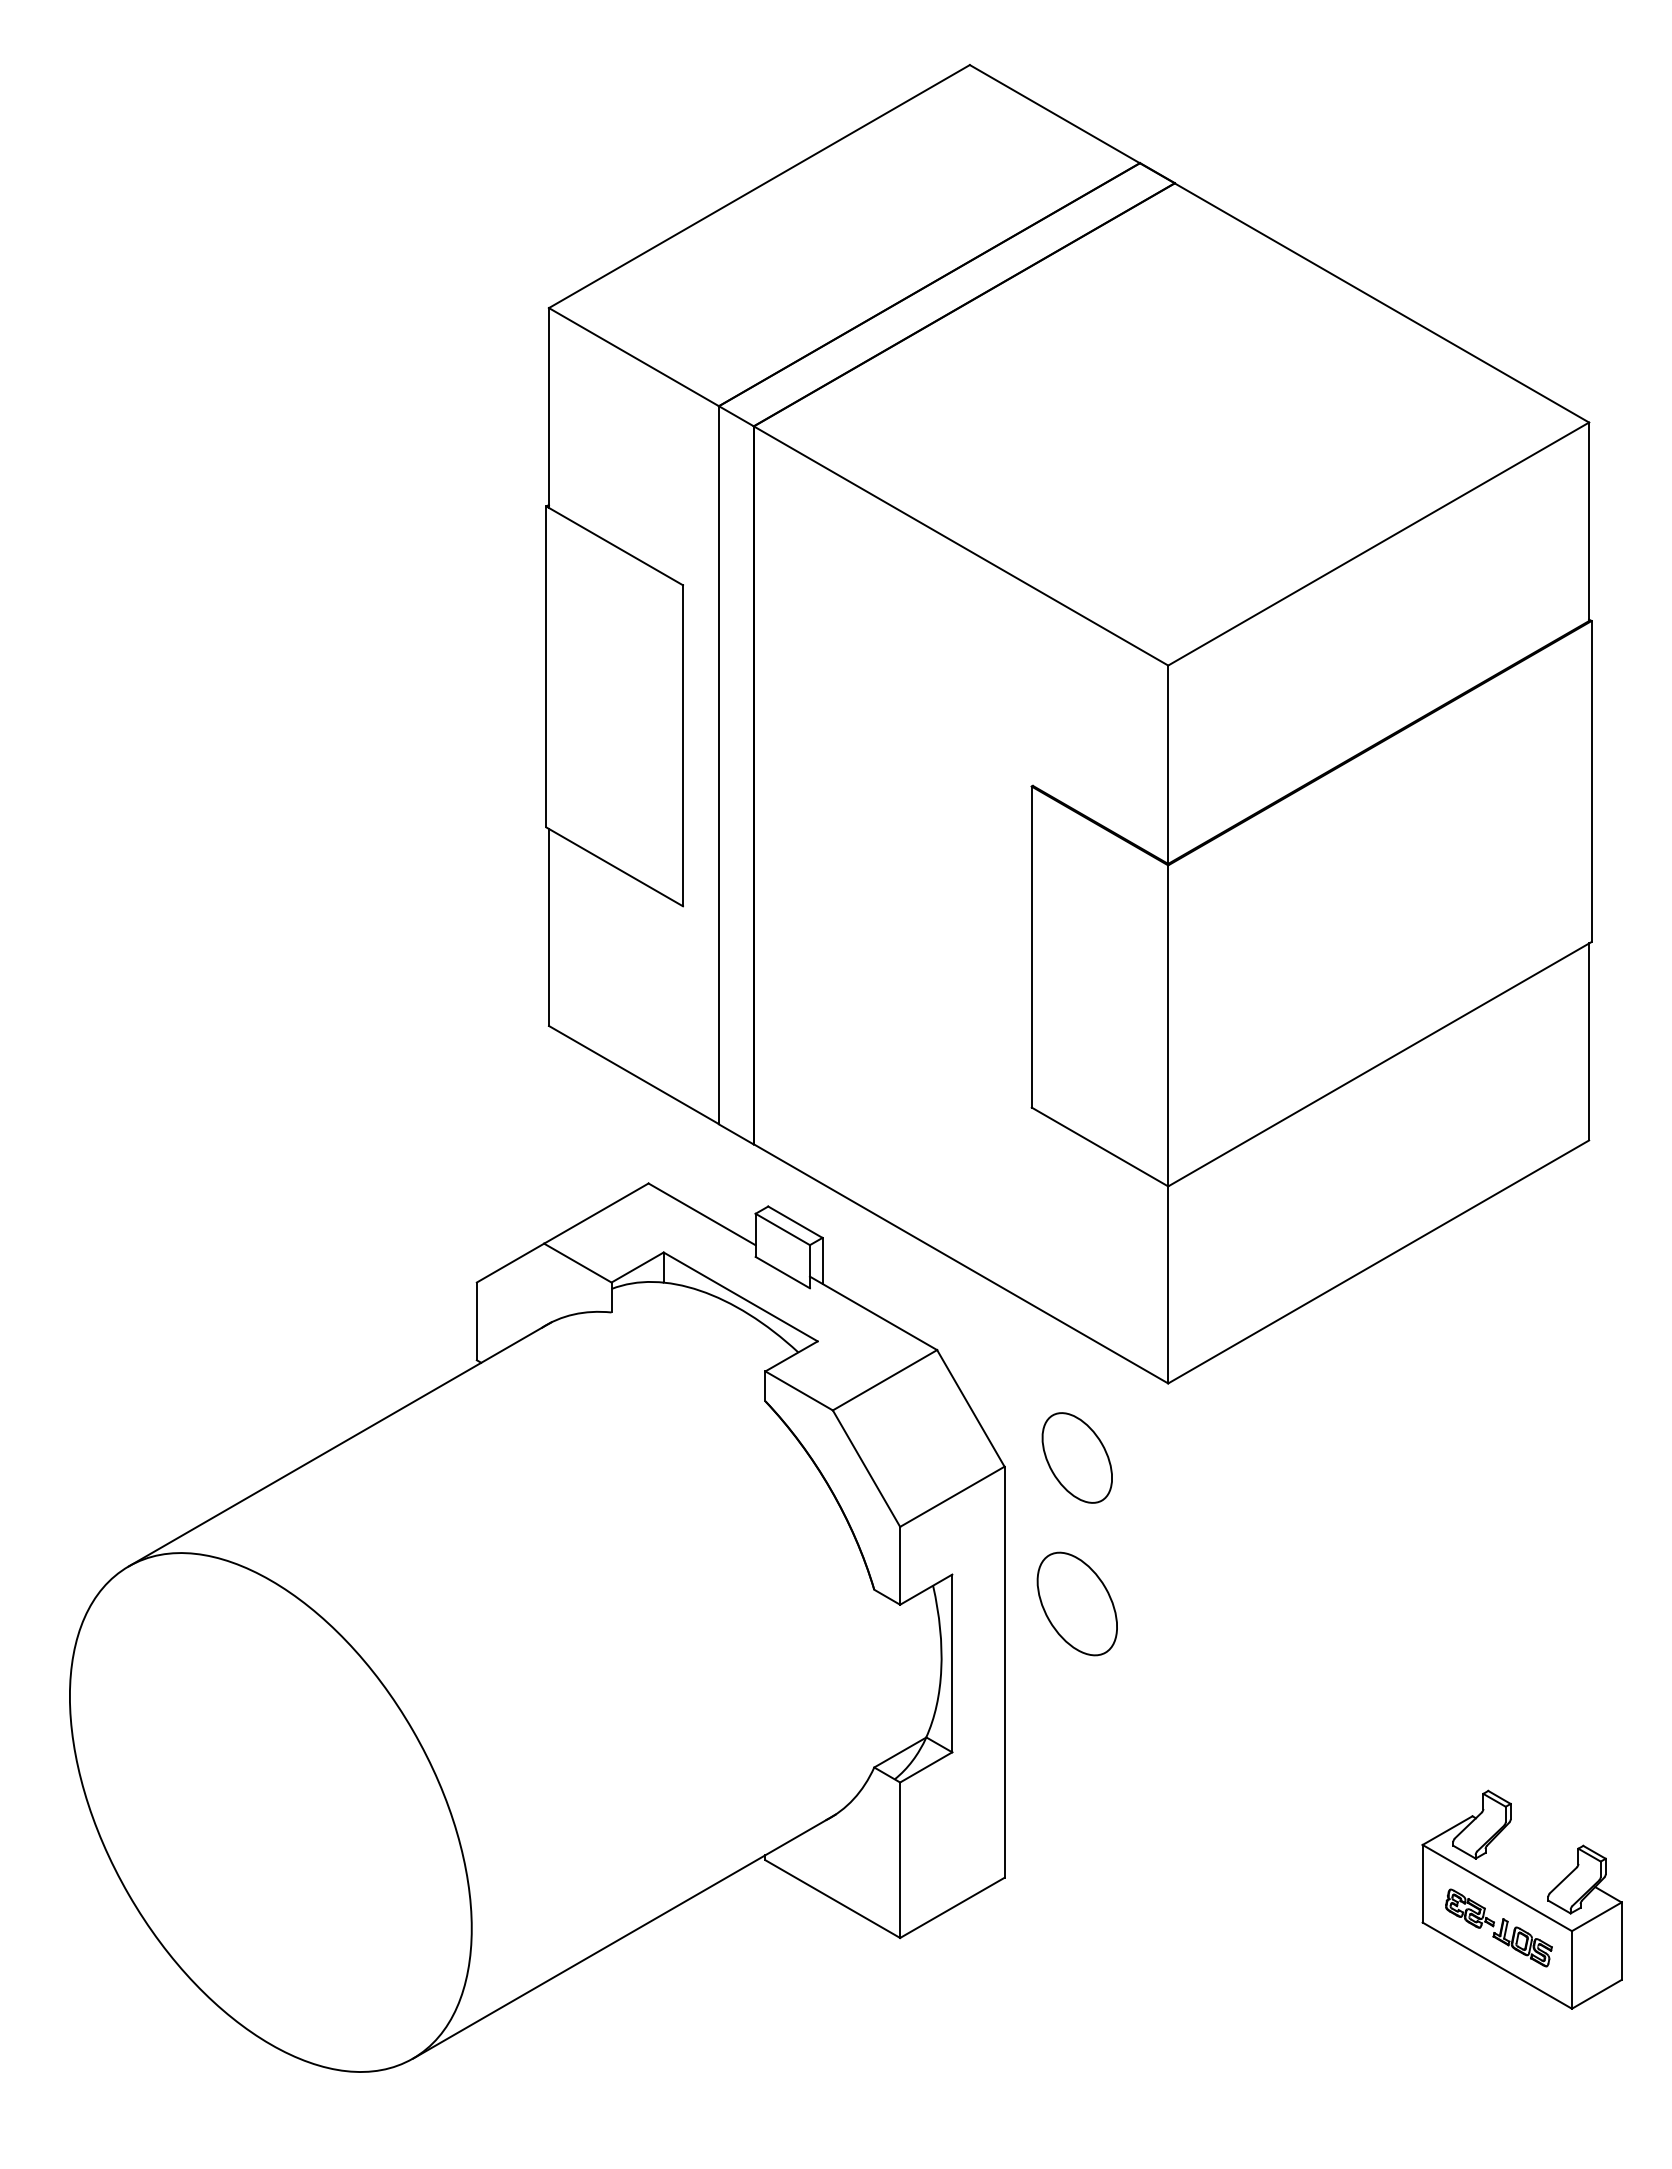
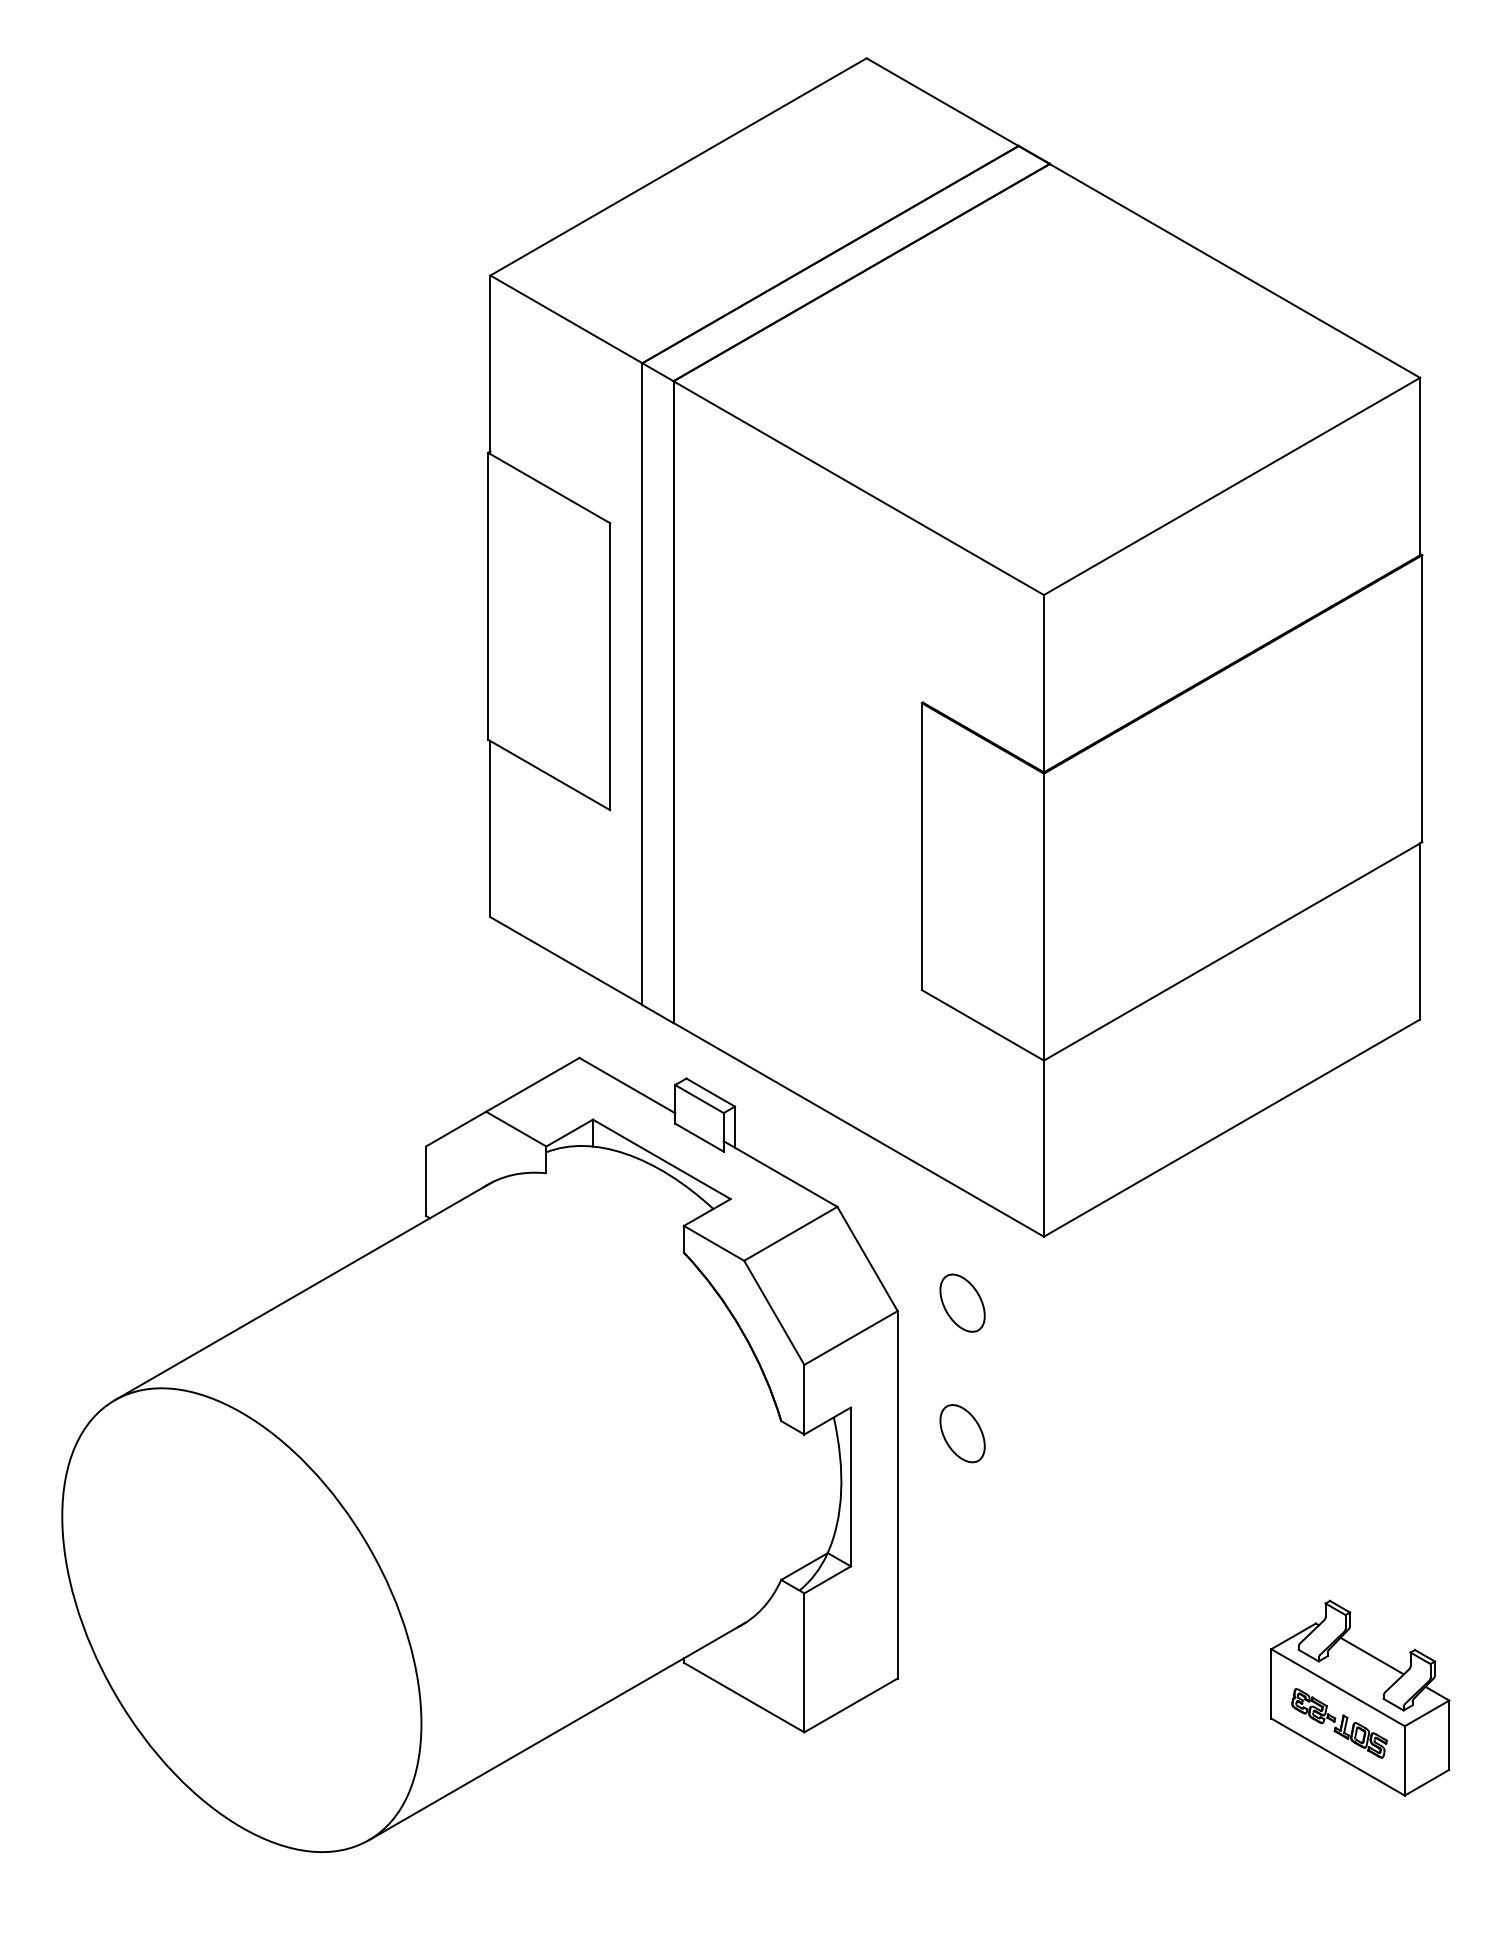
part: (1076, 1457) -> (961, 1302), size x0.71
part: (1076, 1603) -> (961, 1433), size x0.62
line: (1535, 1852) -> (1372, 1655), added

